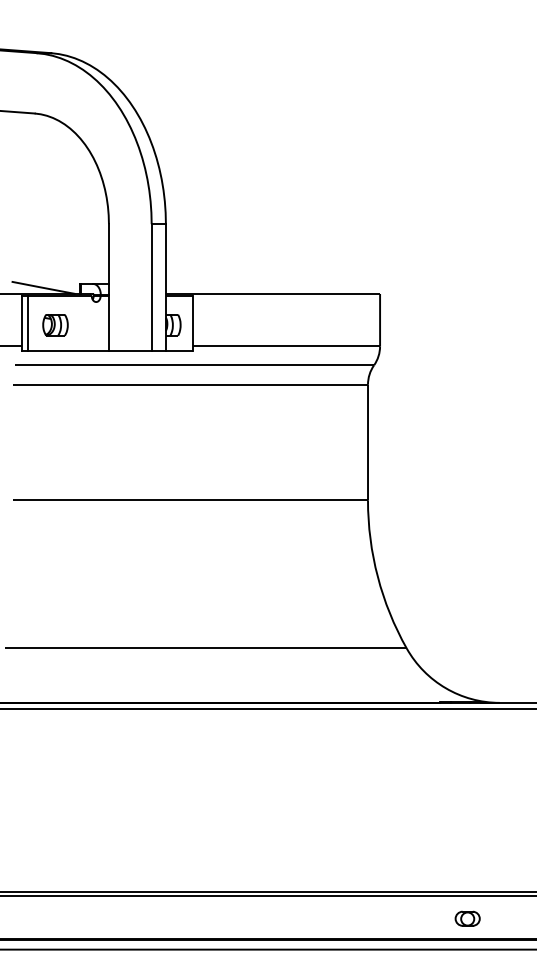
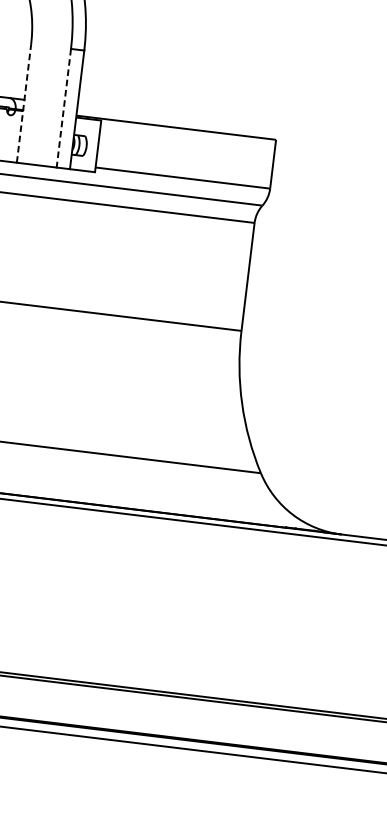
line: (108, 287) -> (23, 103), solid -> dashed
line: (151, 287) -> (63, 107), solid -> dashed
part: (467, 918) -> (287, 731), removed

